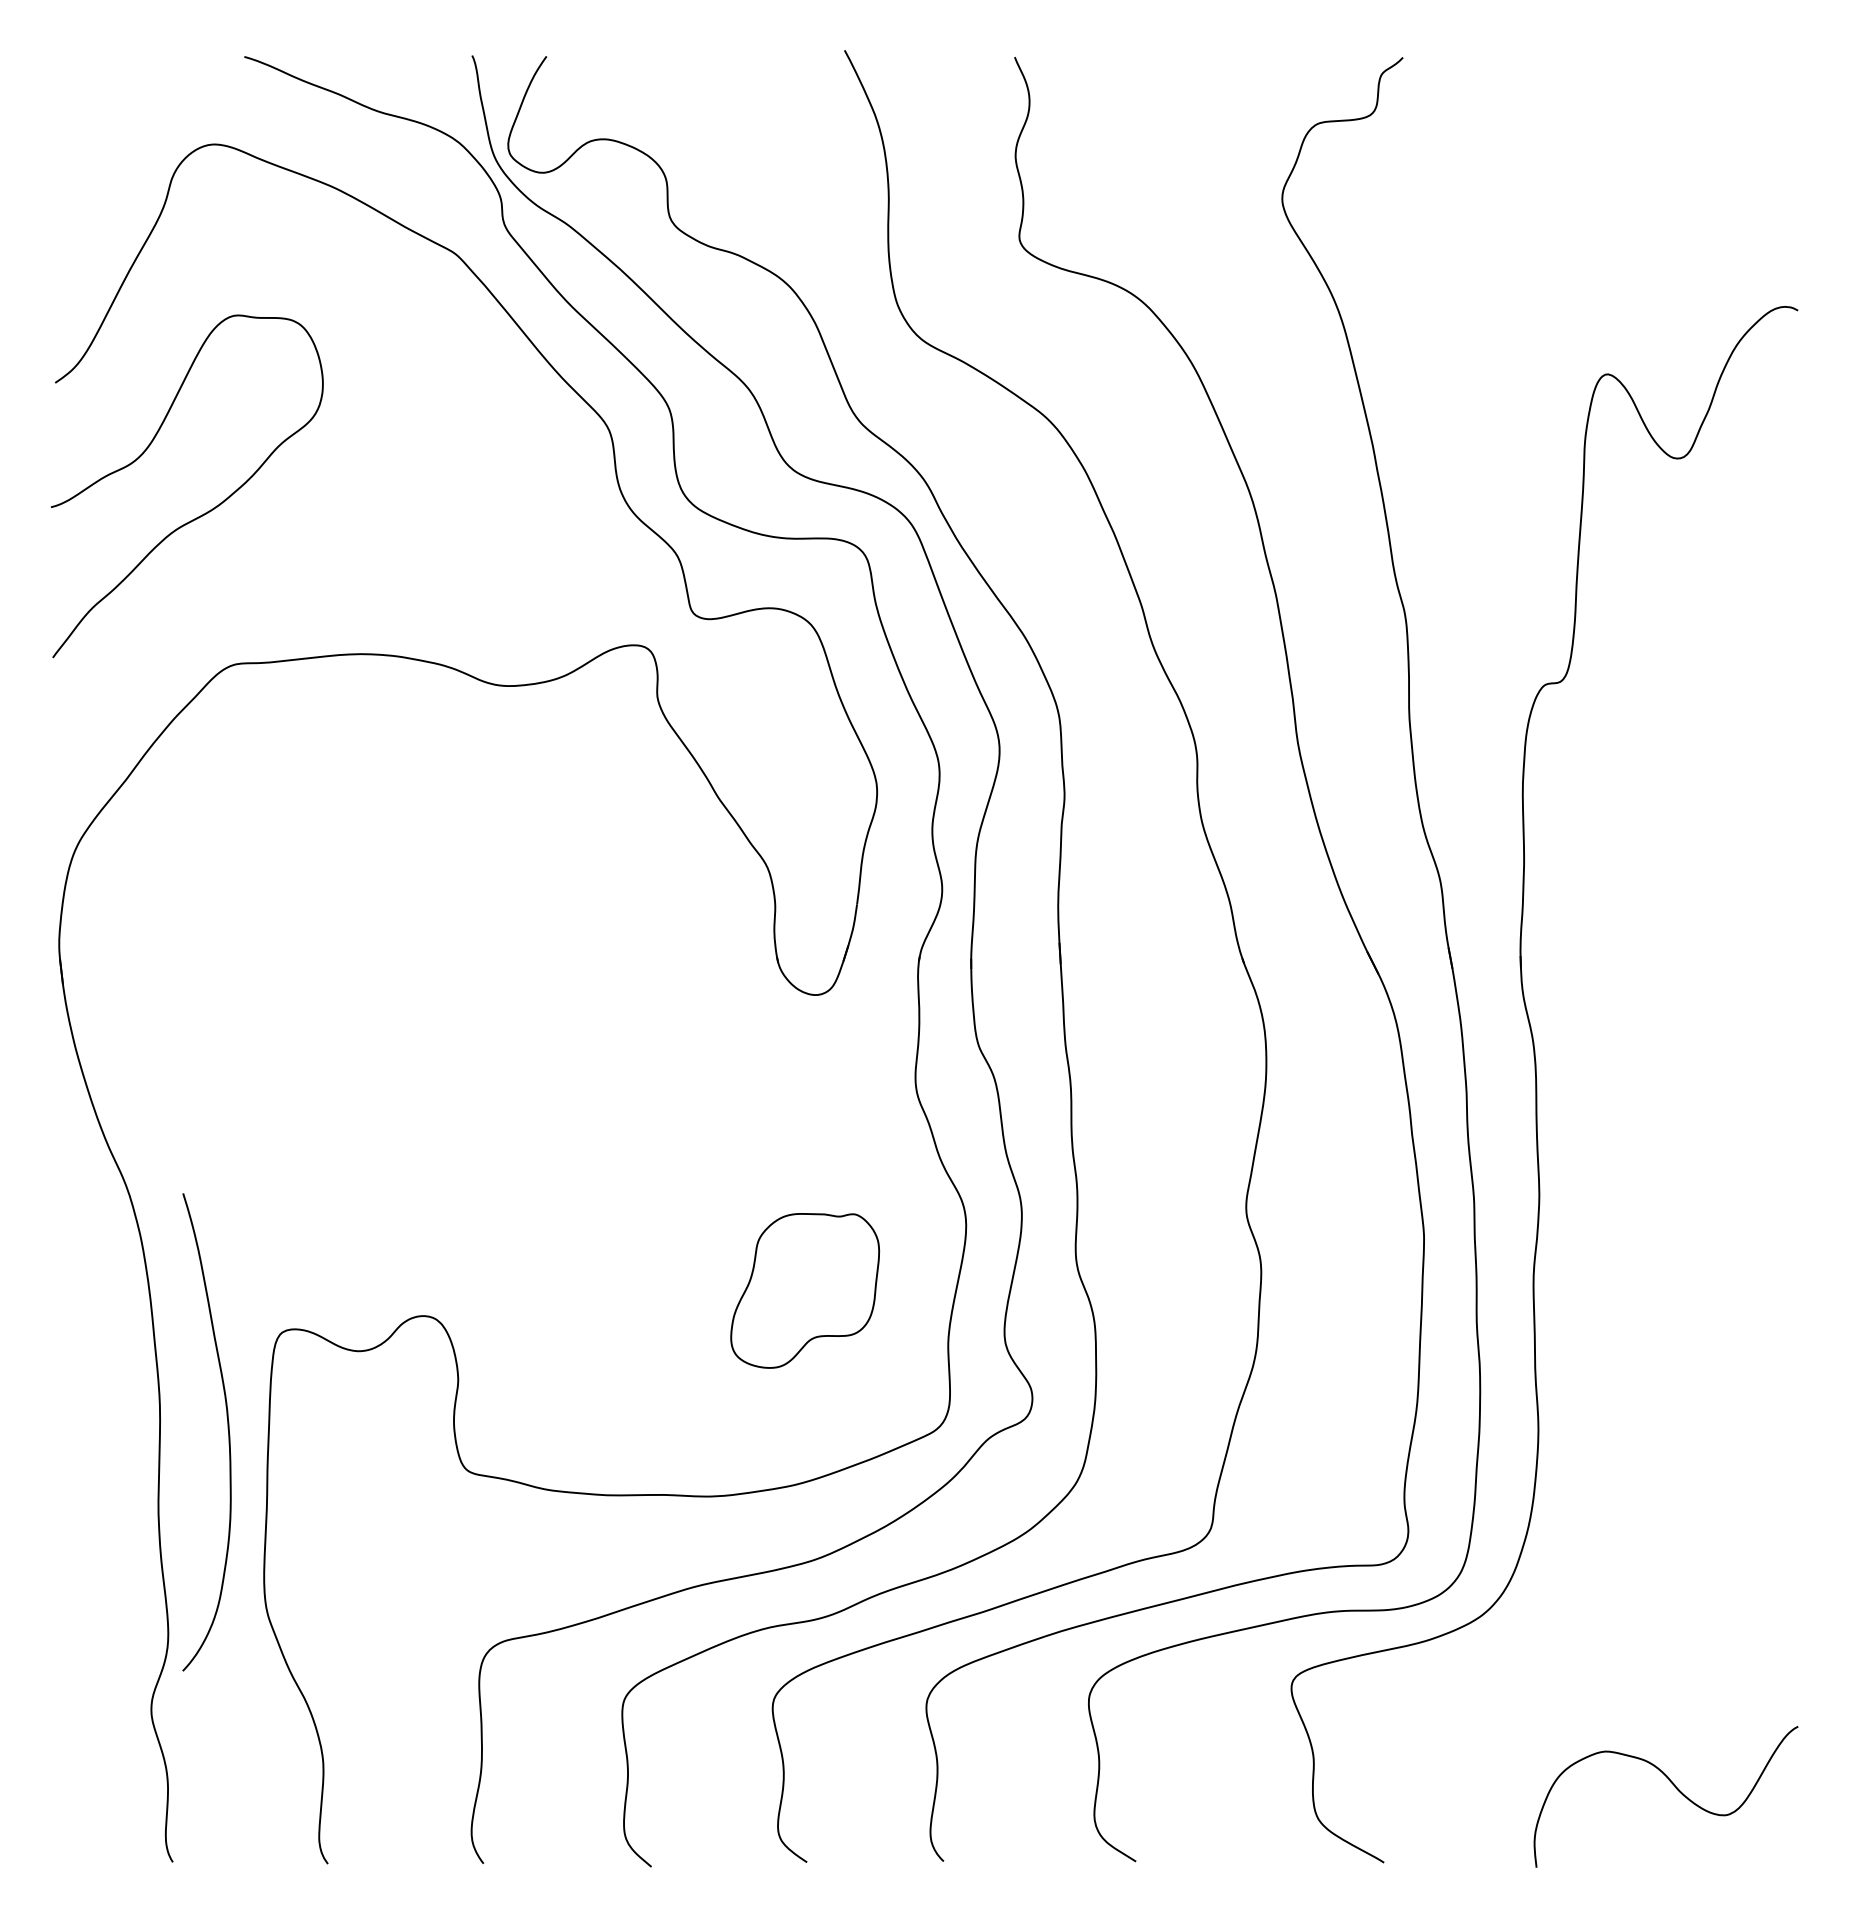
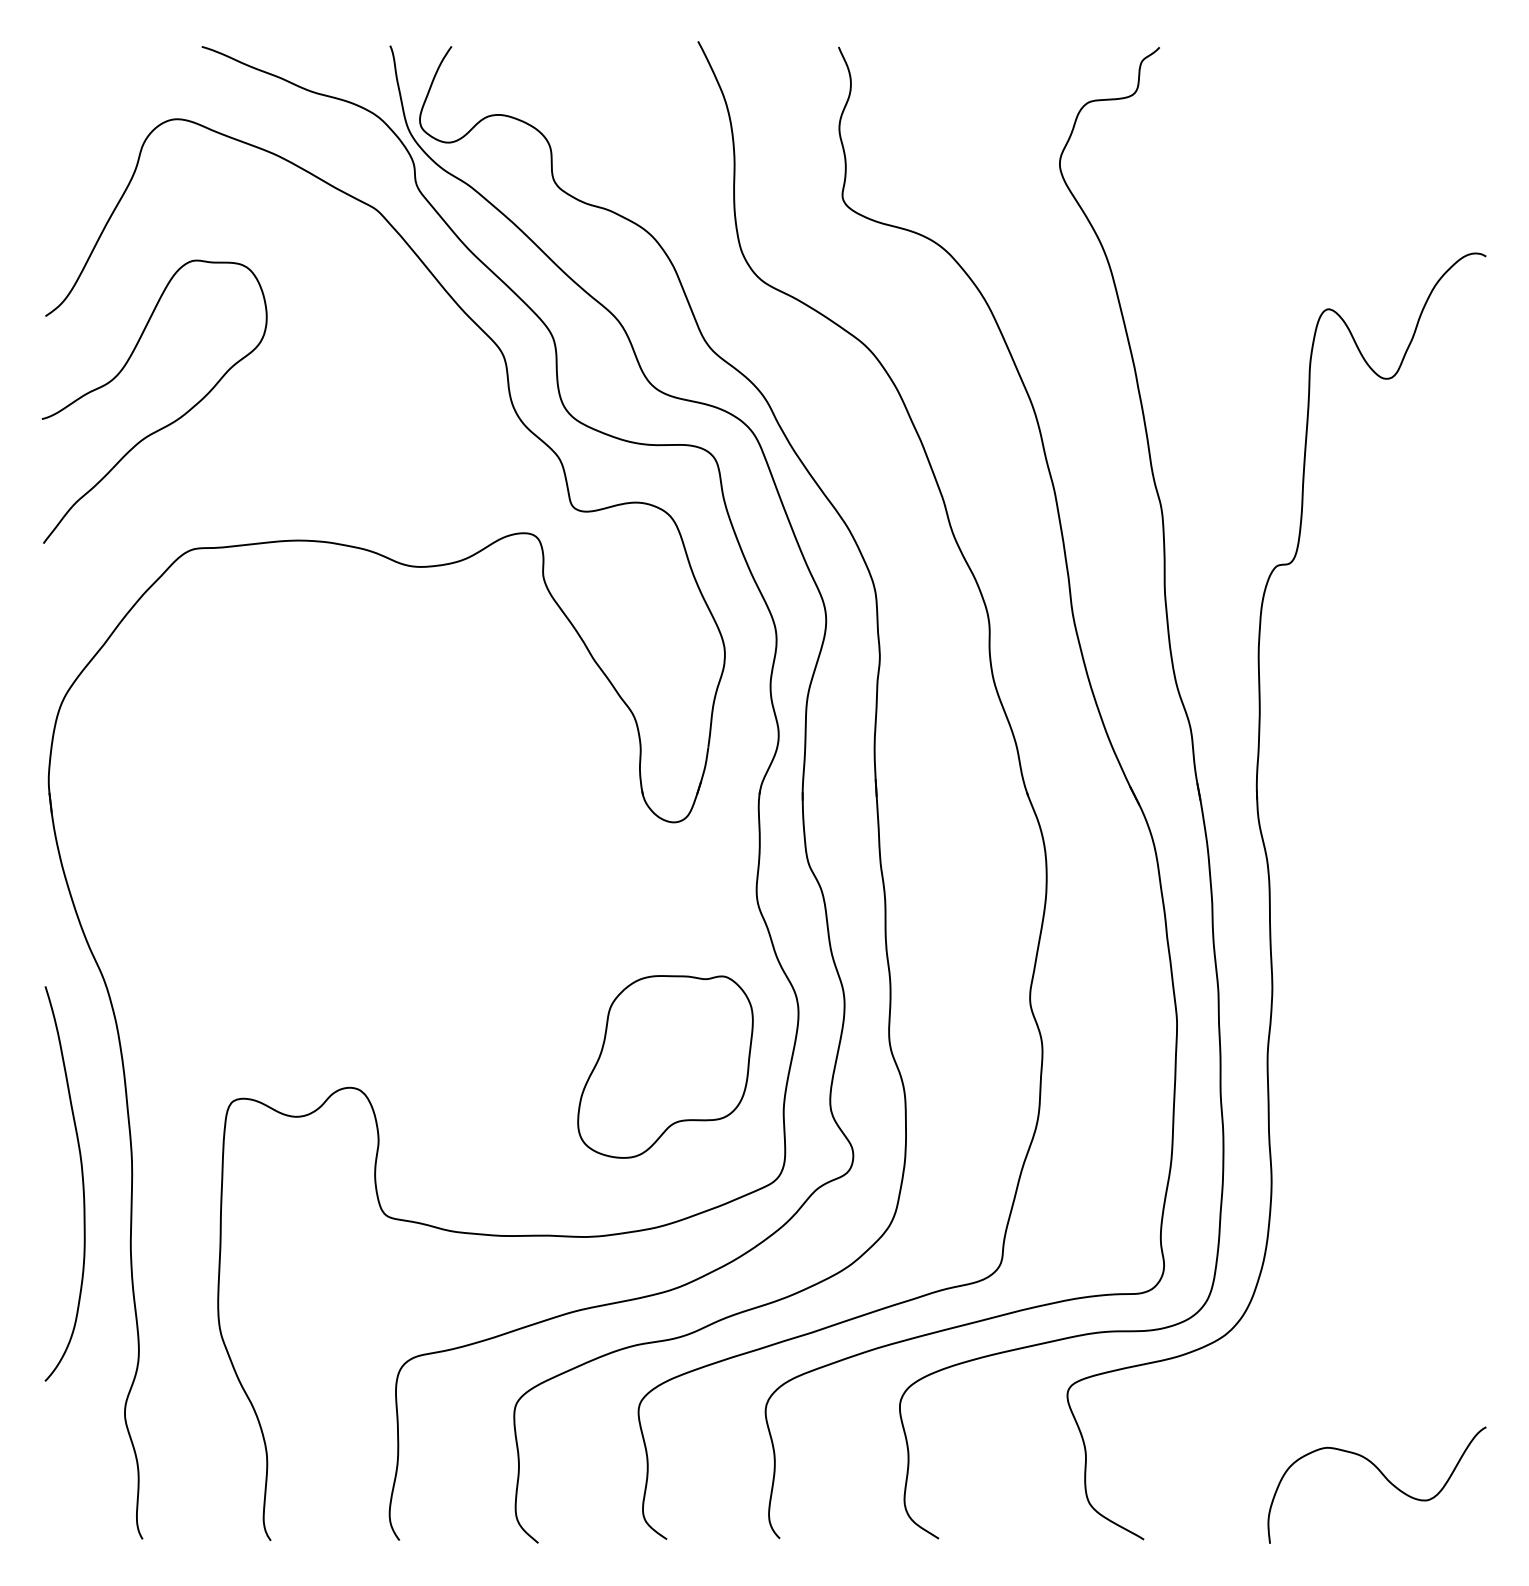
part: (804, 1290) -> (664, 1066), size x1.43
curve: (227, 1429) -> (82, 1181), moved

